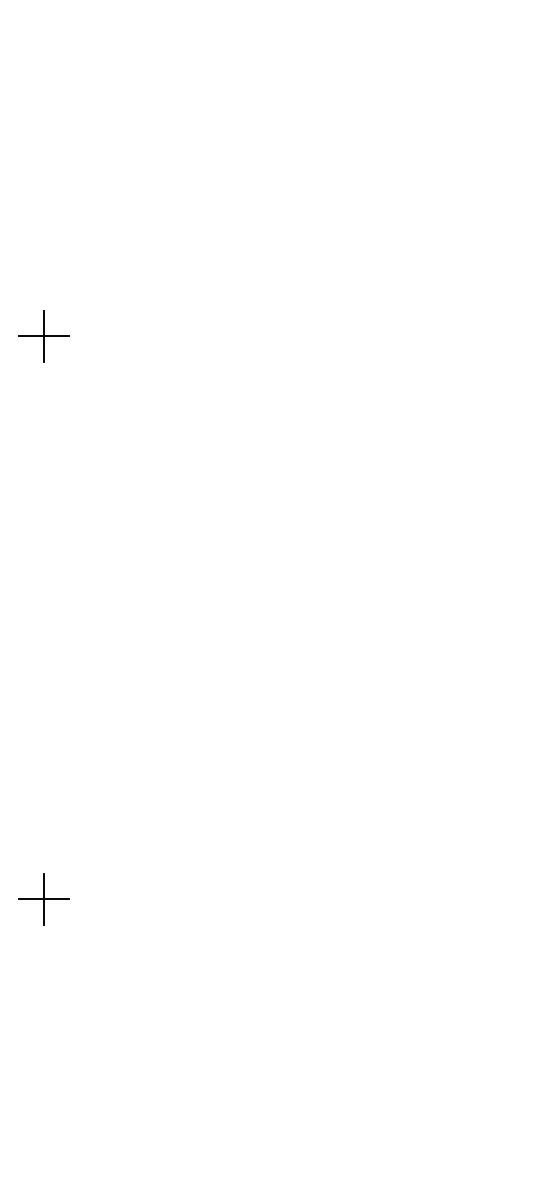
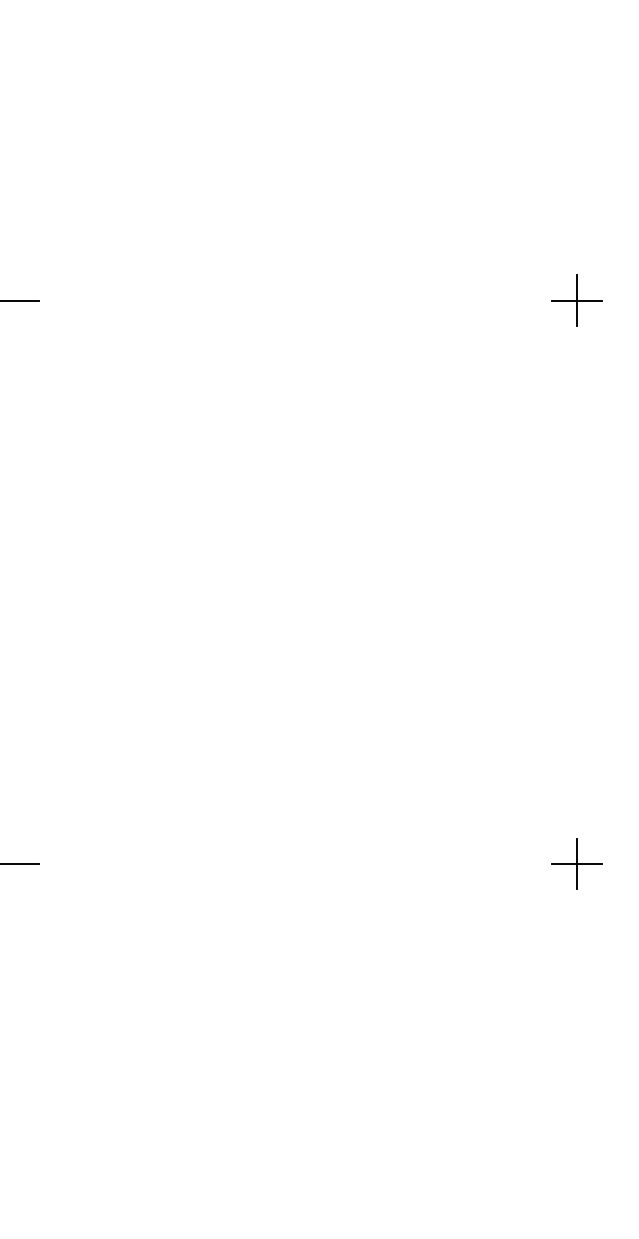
line: (43, 336) -> (13, 300), removed
line: (43, 899) -> (13, 863), removed

